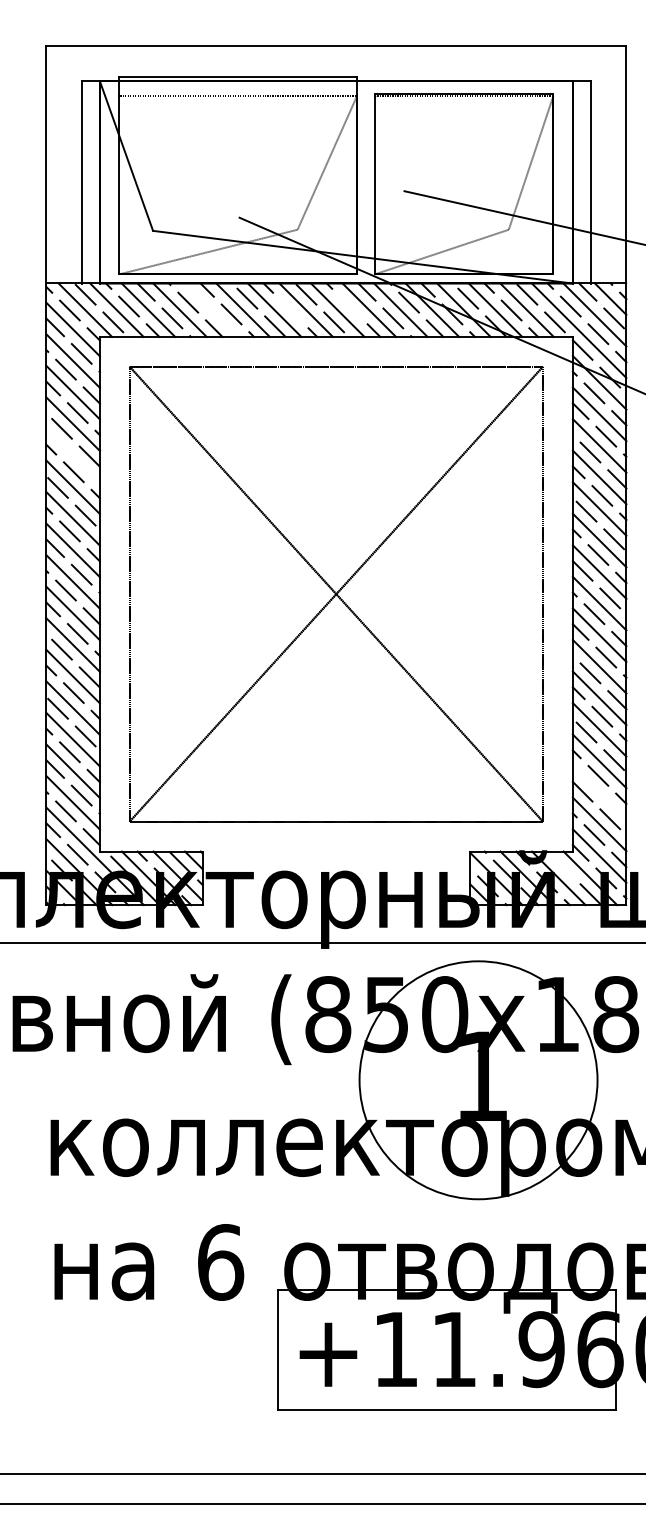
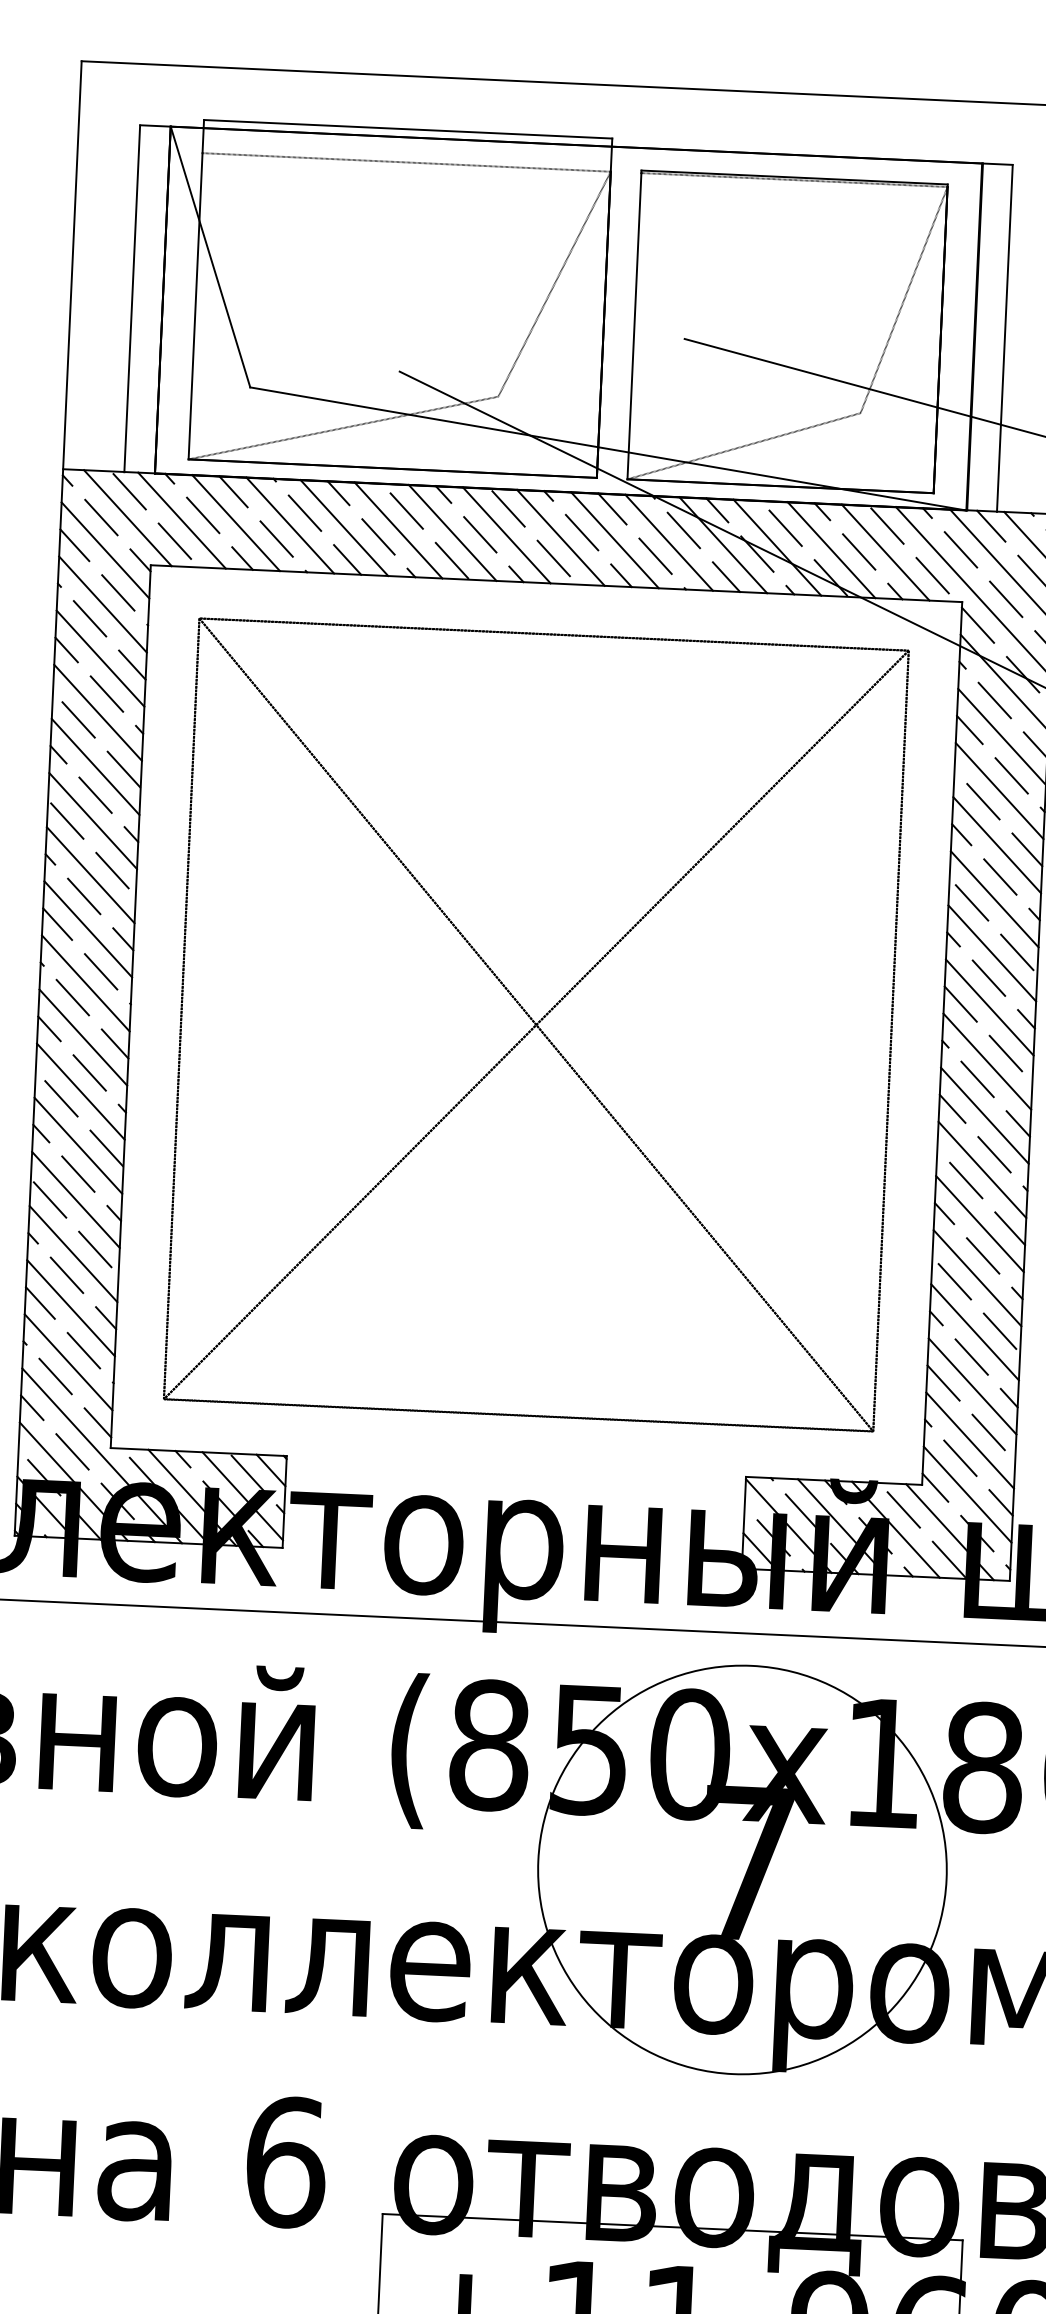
line: (349, 306) -> (581, 532), added
line: (211, 309) -> (344, 526), added
line: (290, 310) -> (479, 534), added
line: (72, 455) -> (94, 766), added
line: (599, 792) -> (972, 1385), added
line: (562, 866) -> (903, 1509), added
text: (480, 1075) -> (746, 1861), 1 -> 7

